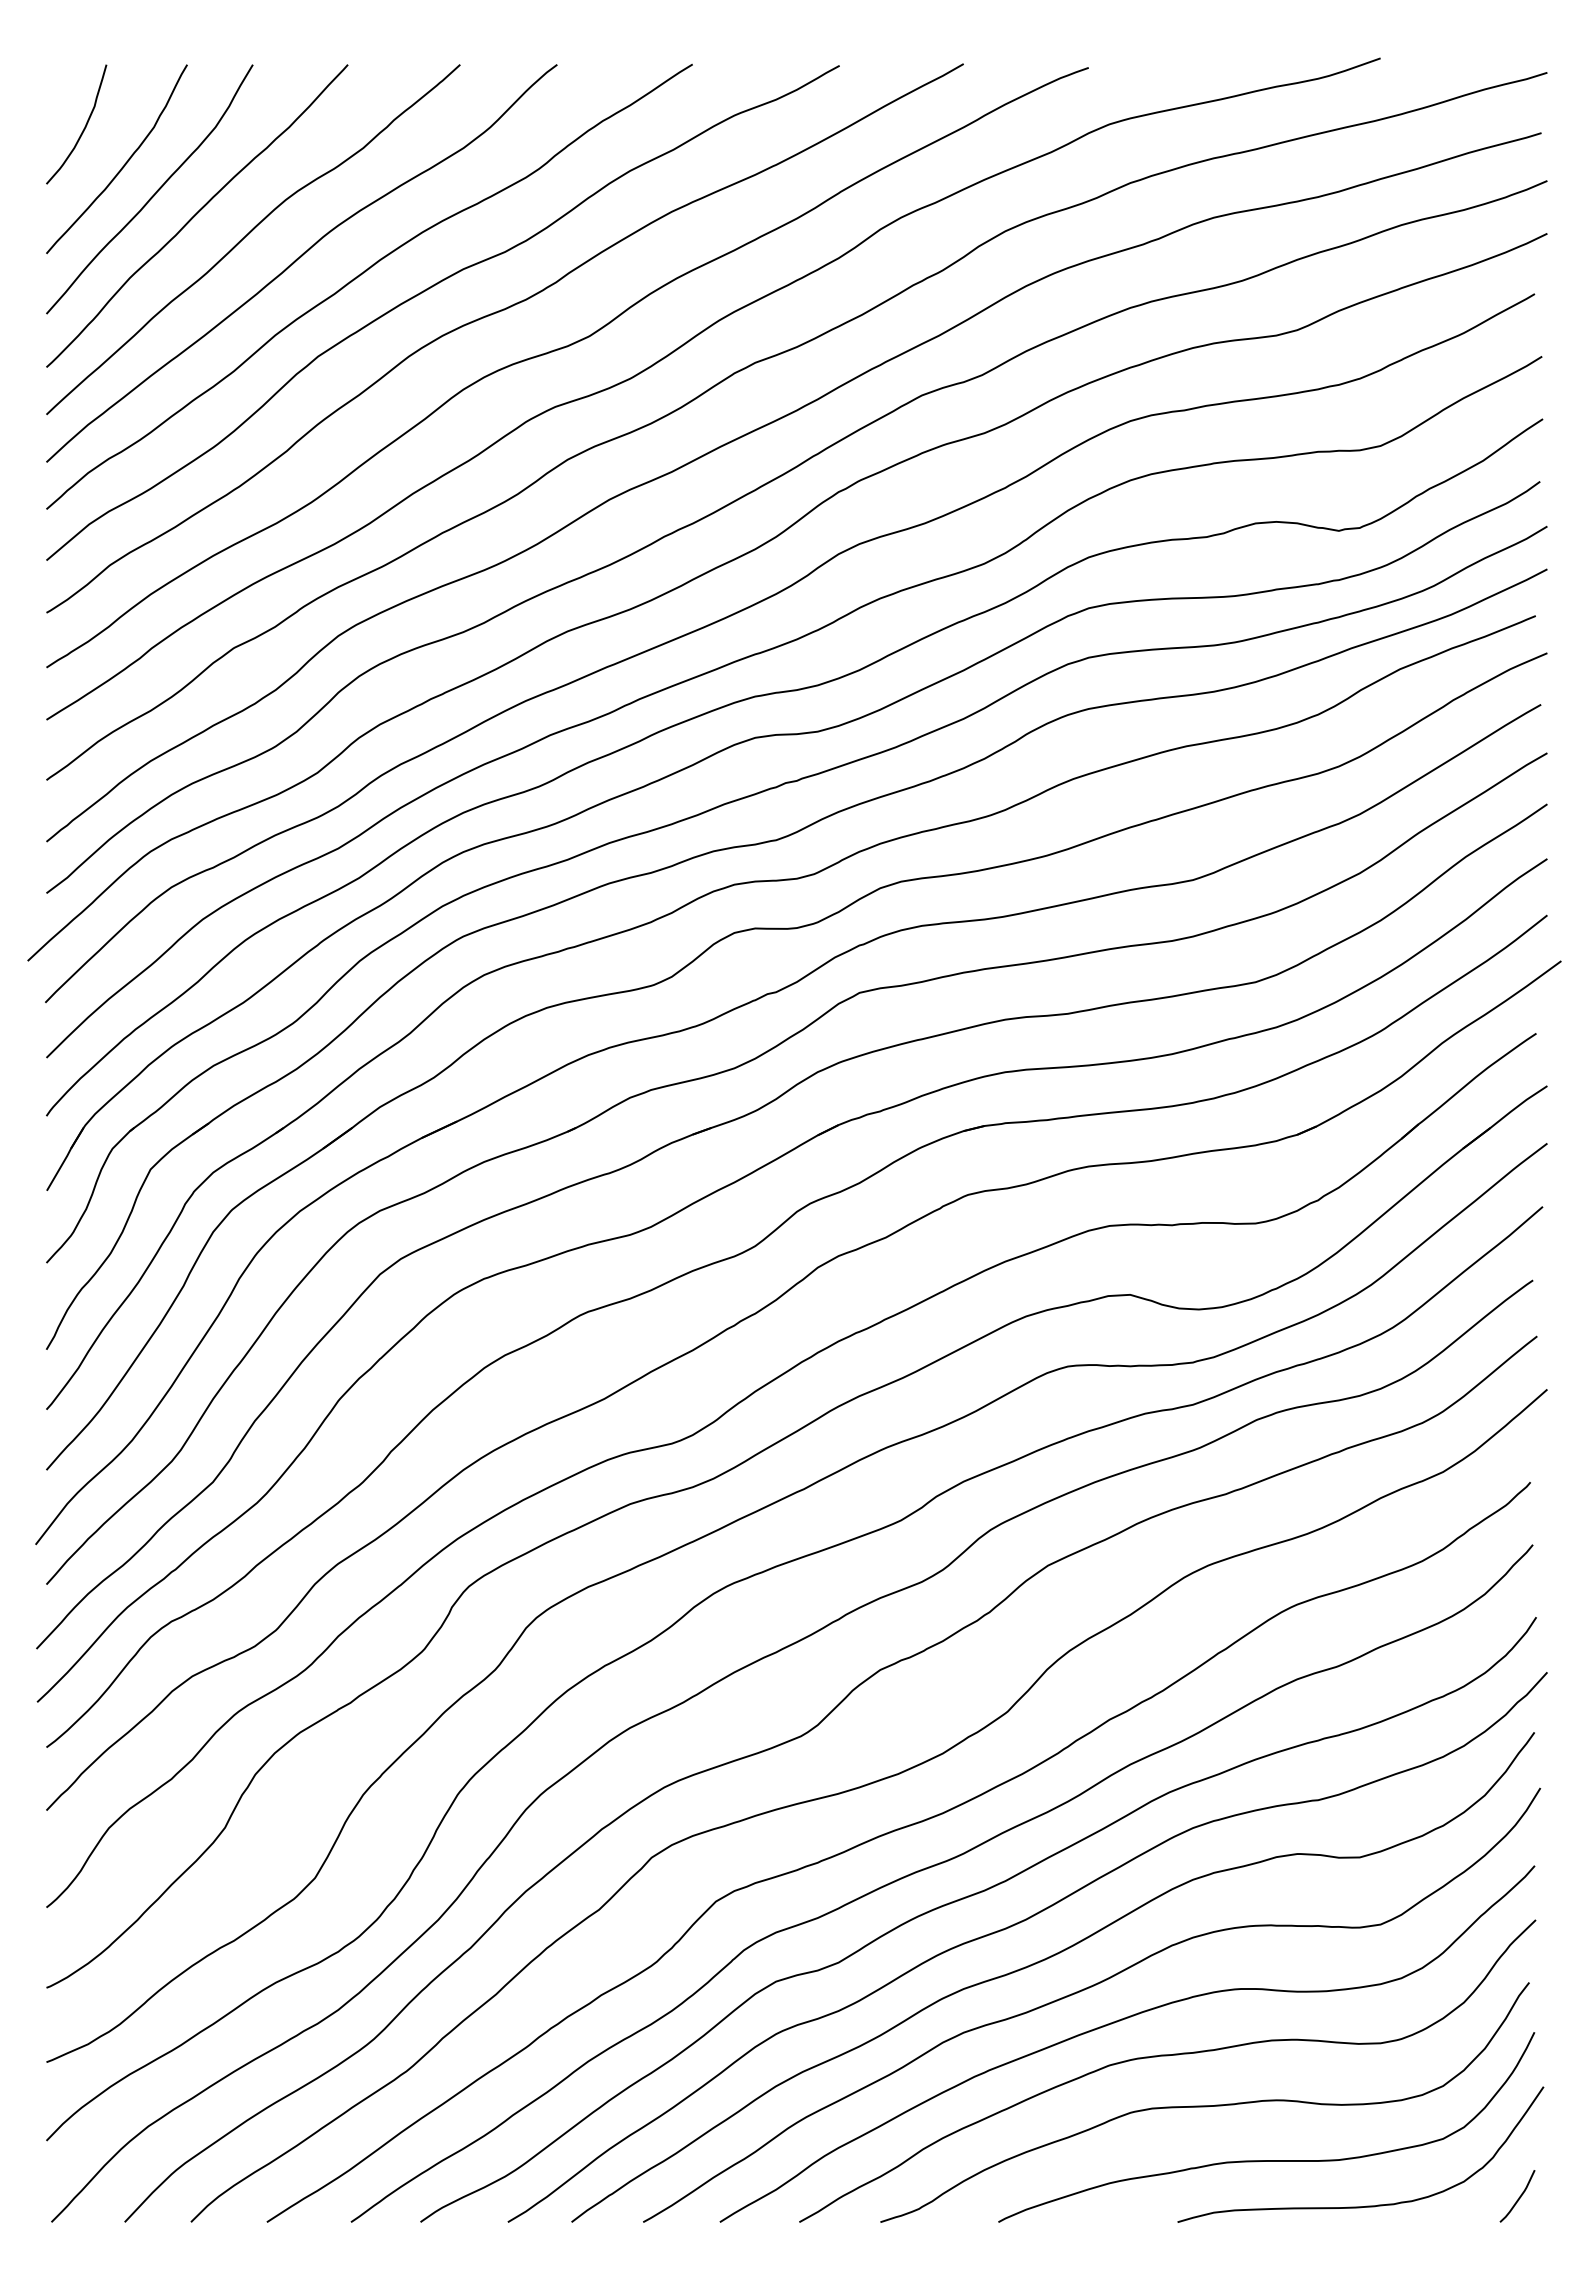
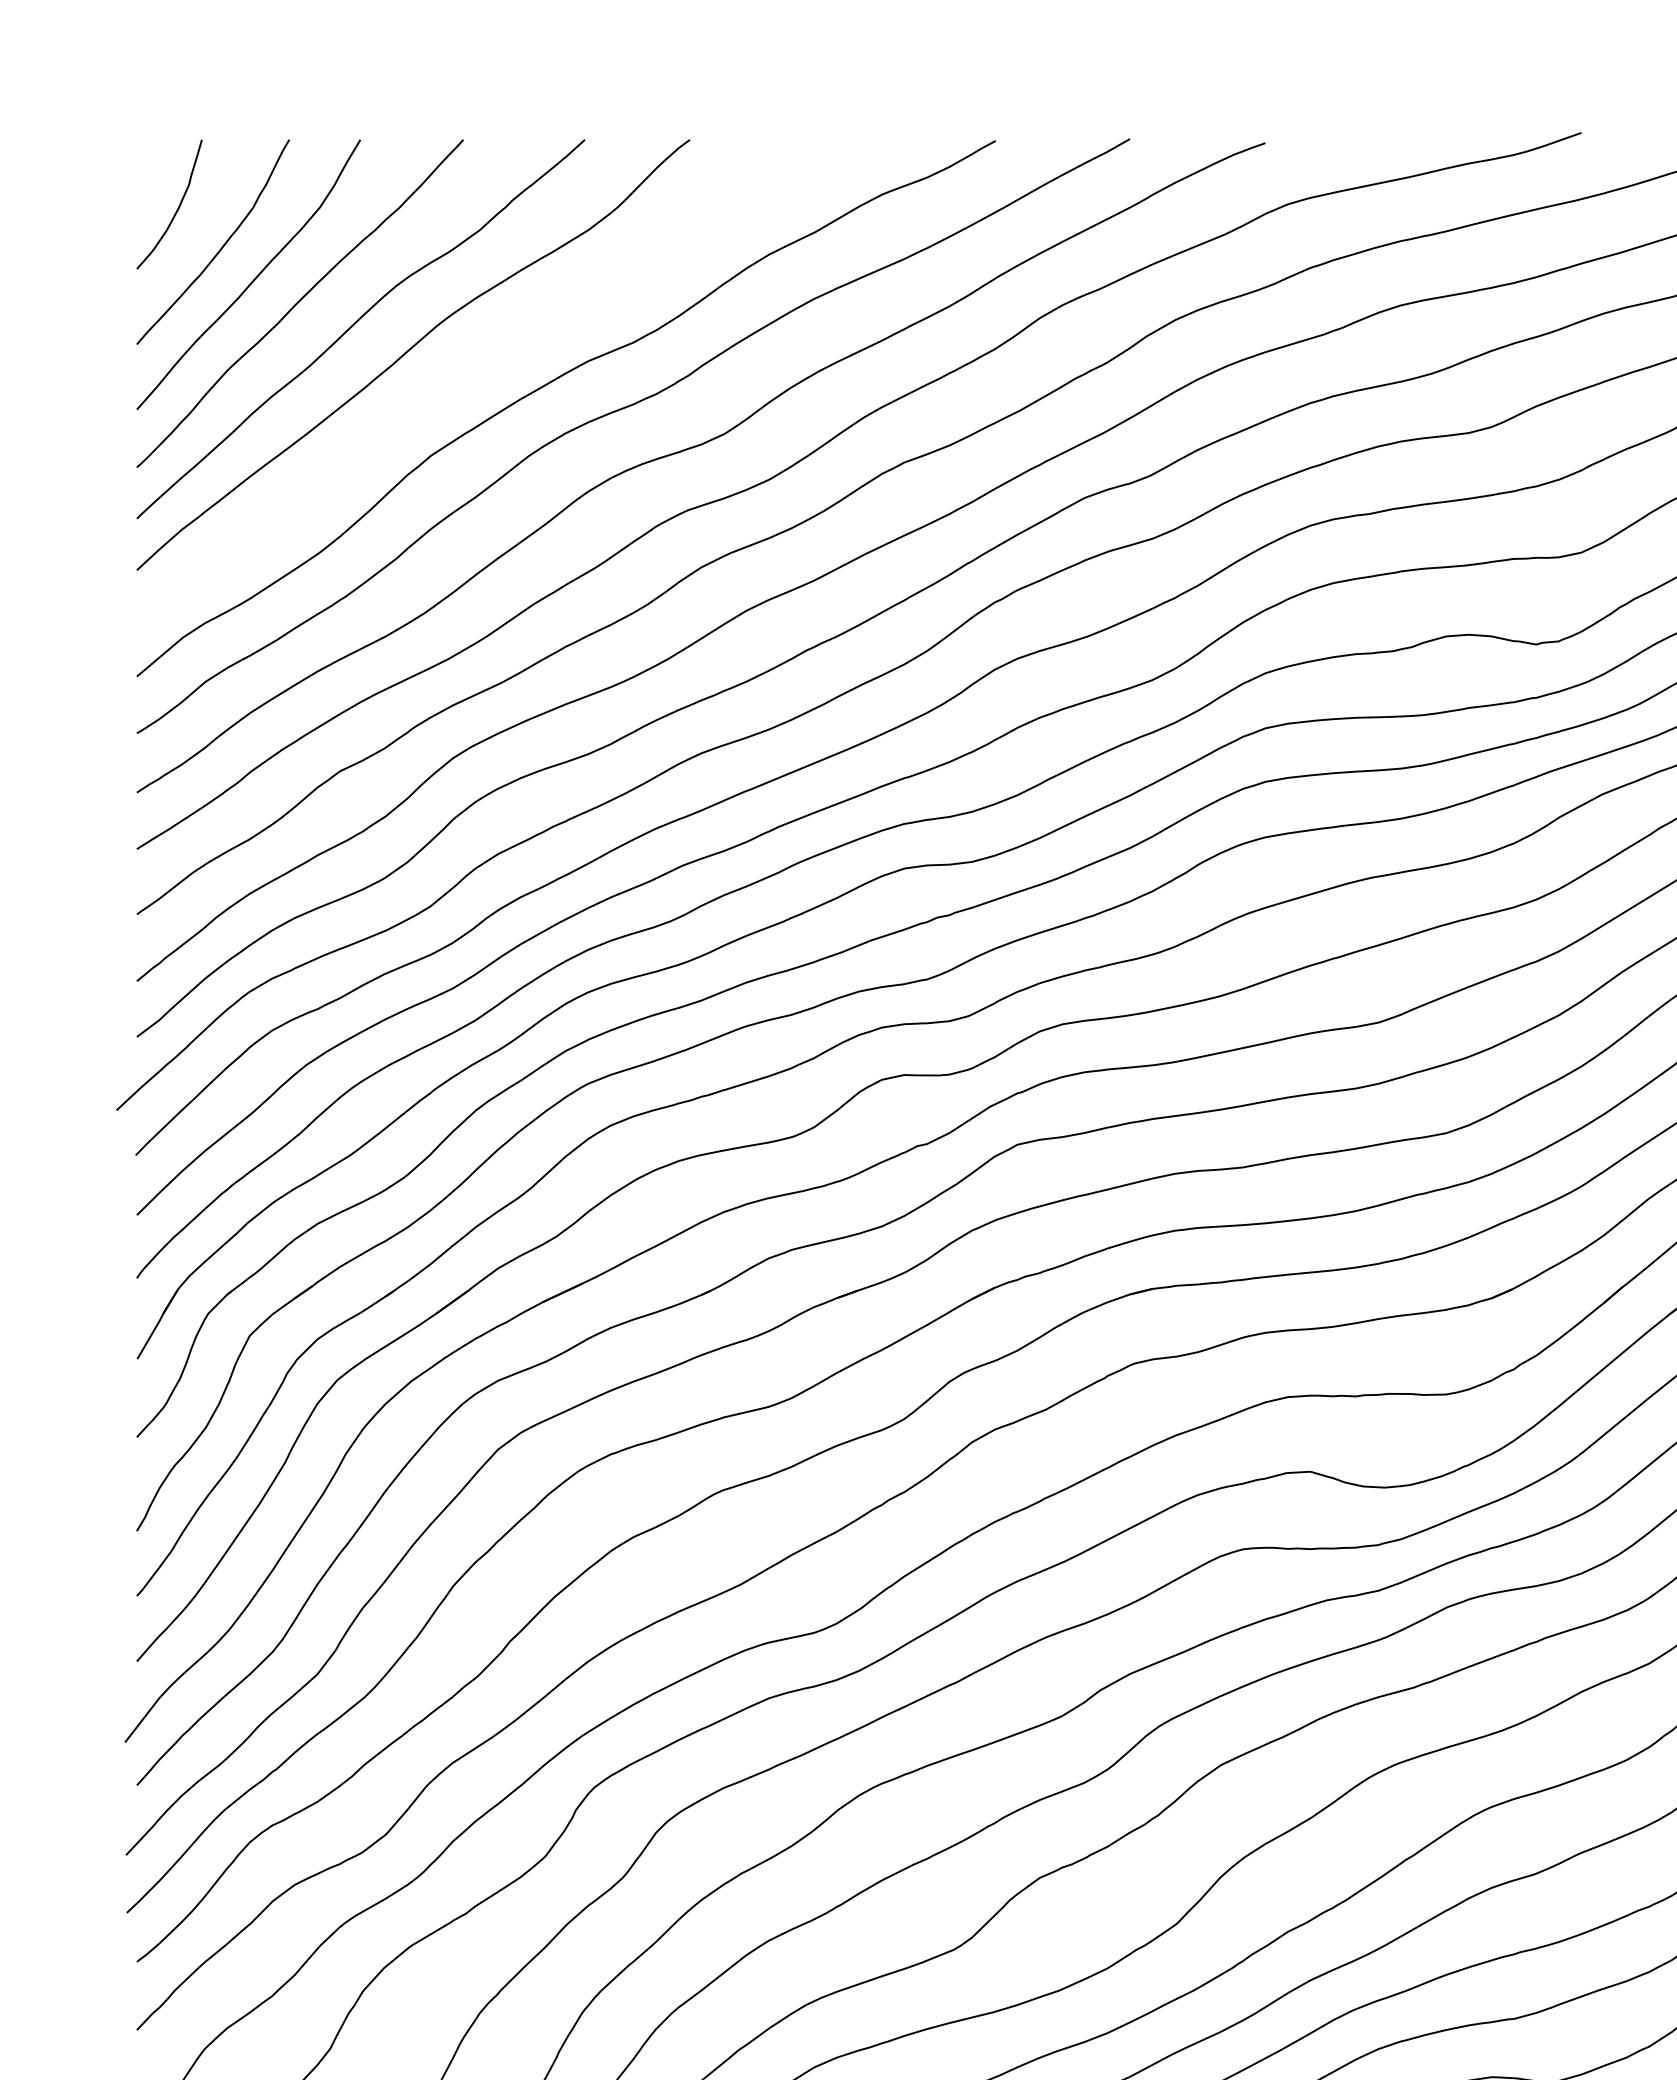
curve: (361, 275) -> (478, 368), removed

